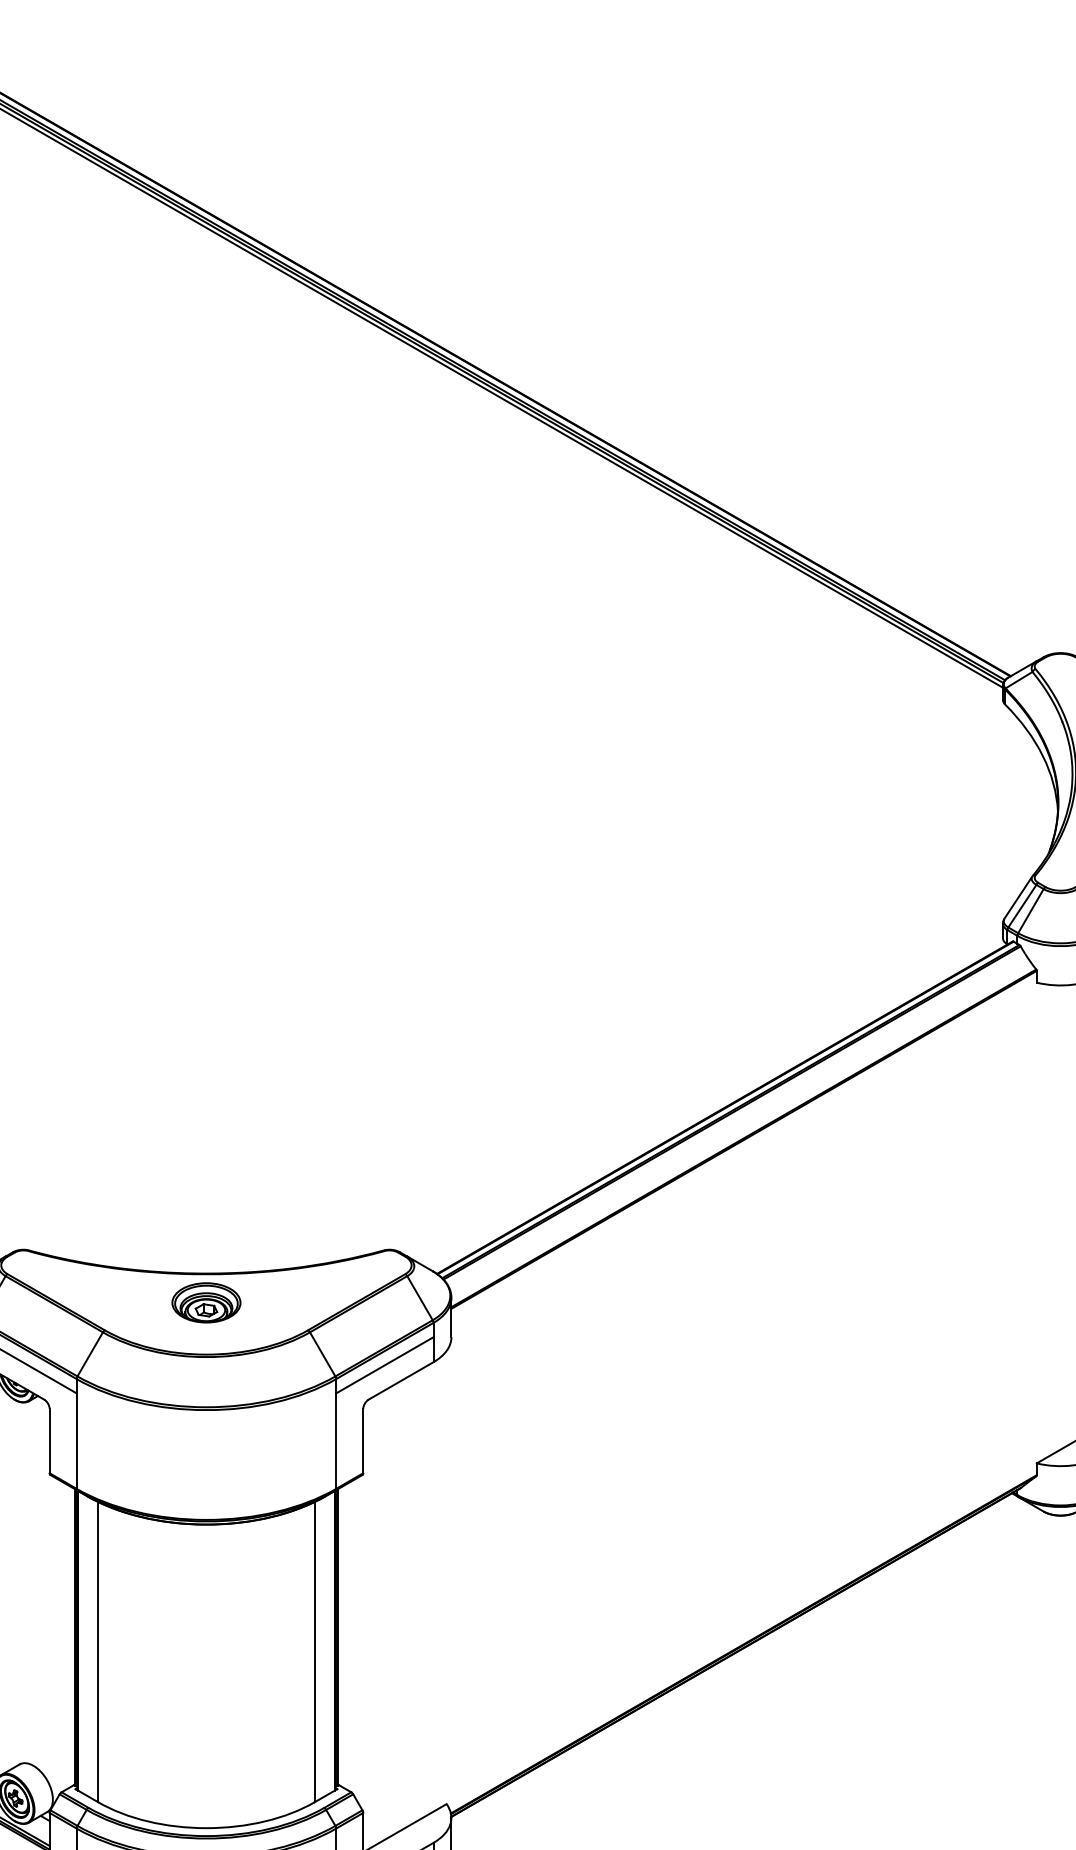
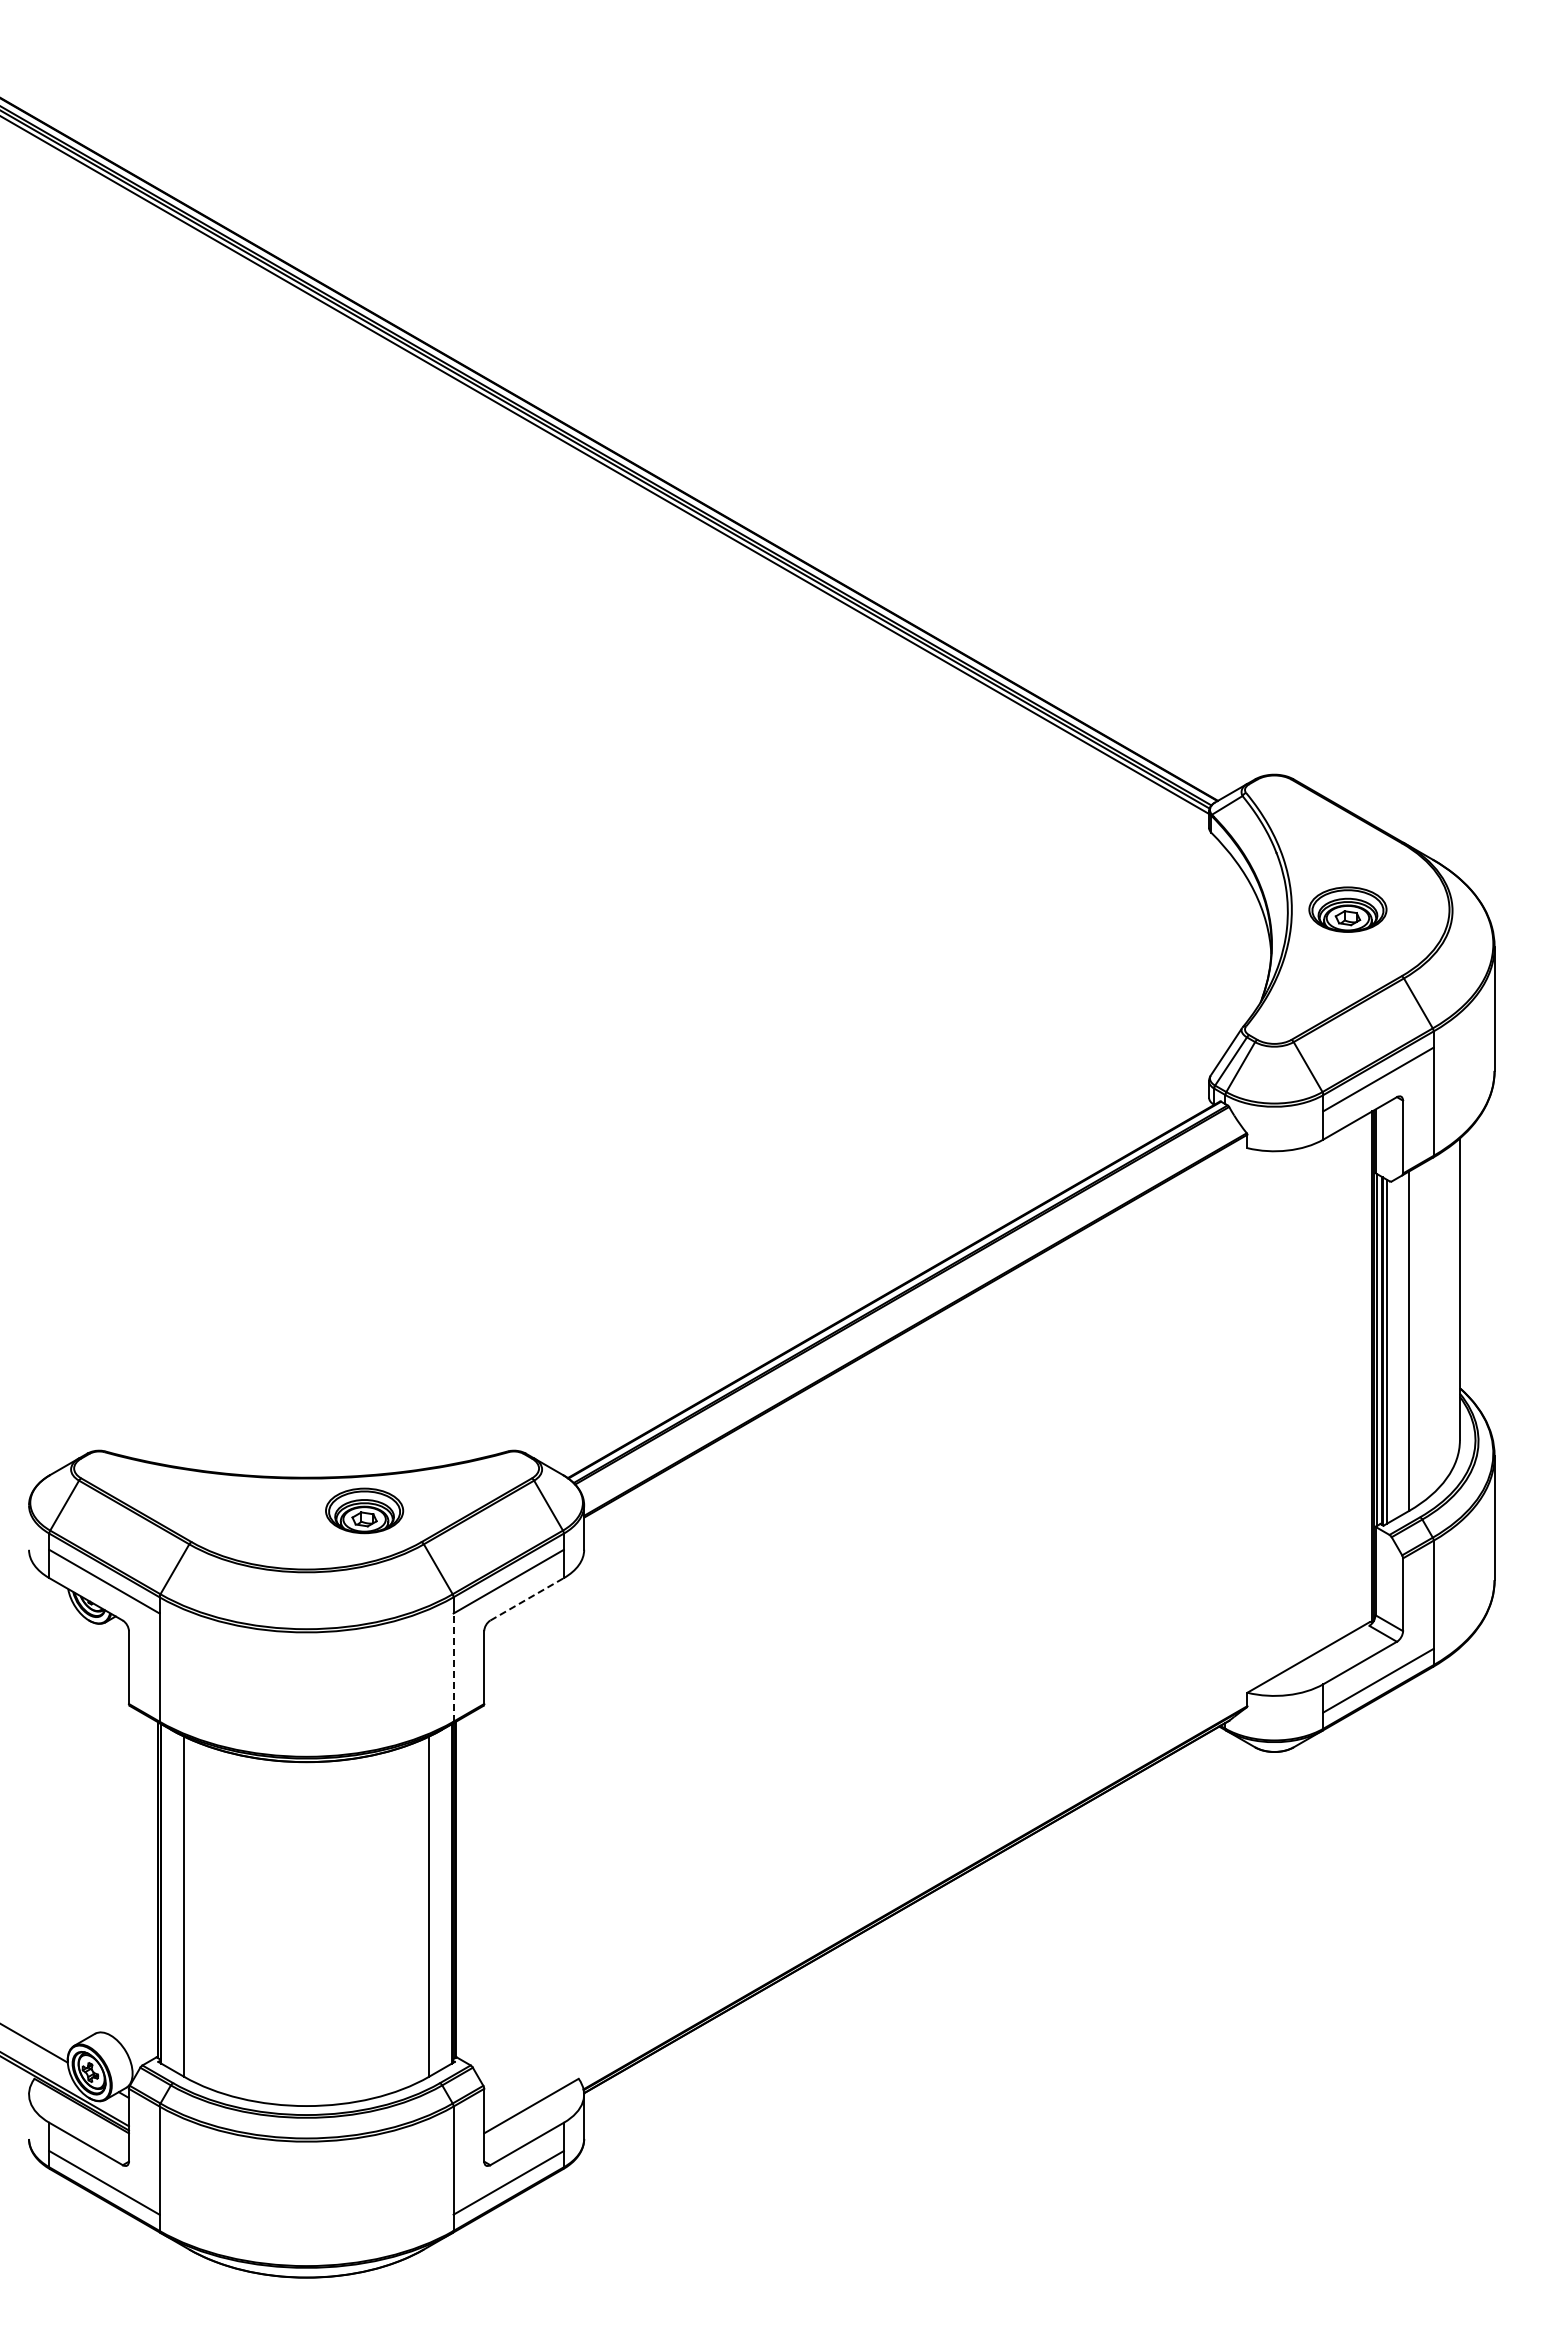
part: (206, 1302) -> (364, 1510), moved
line: (401, 1381) -> (527, 1599), solid -> dashed
line: (336, 1441) -> (453, 1667), solid -> dashed

